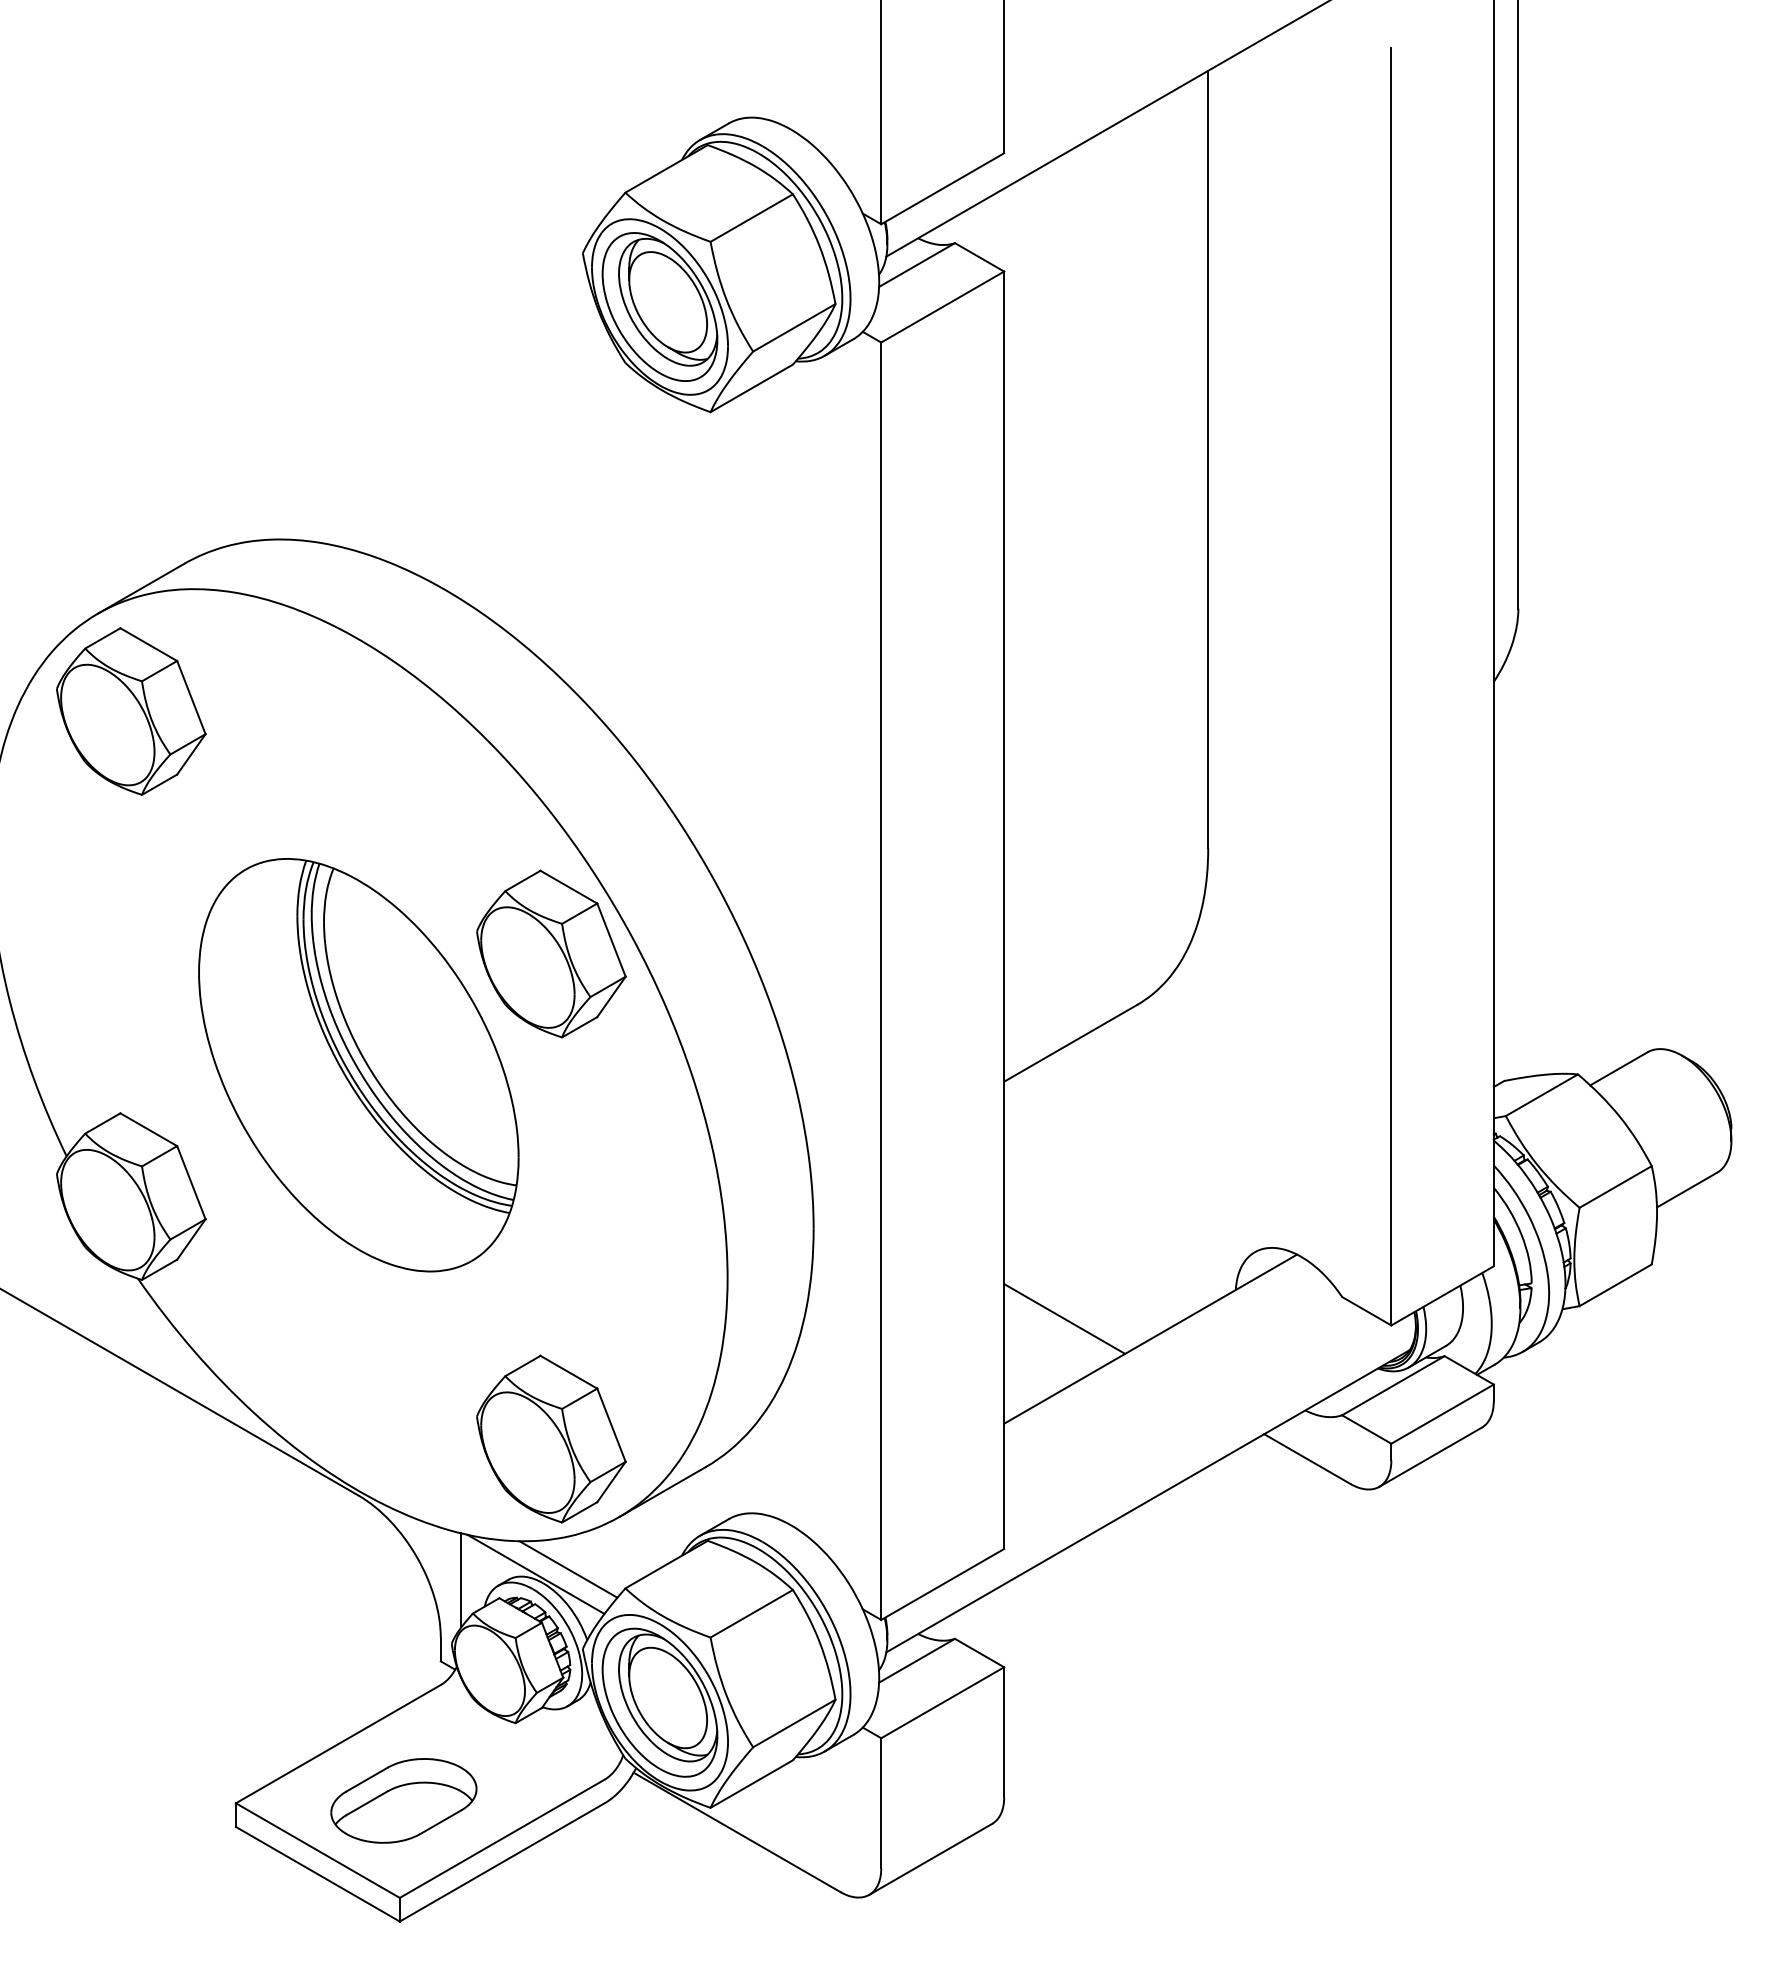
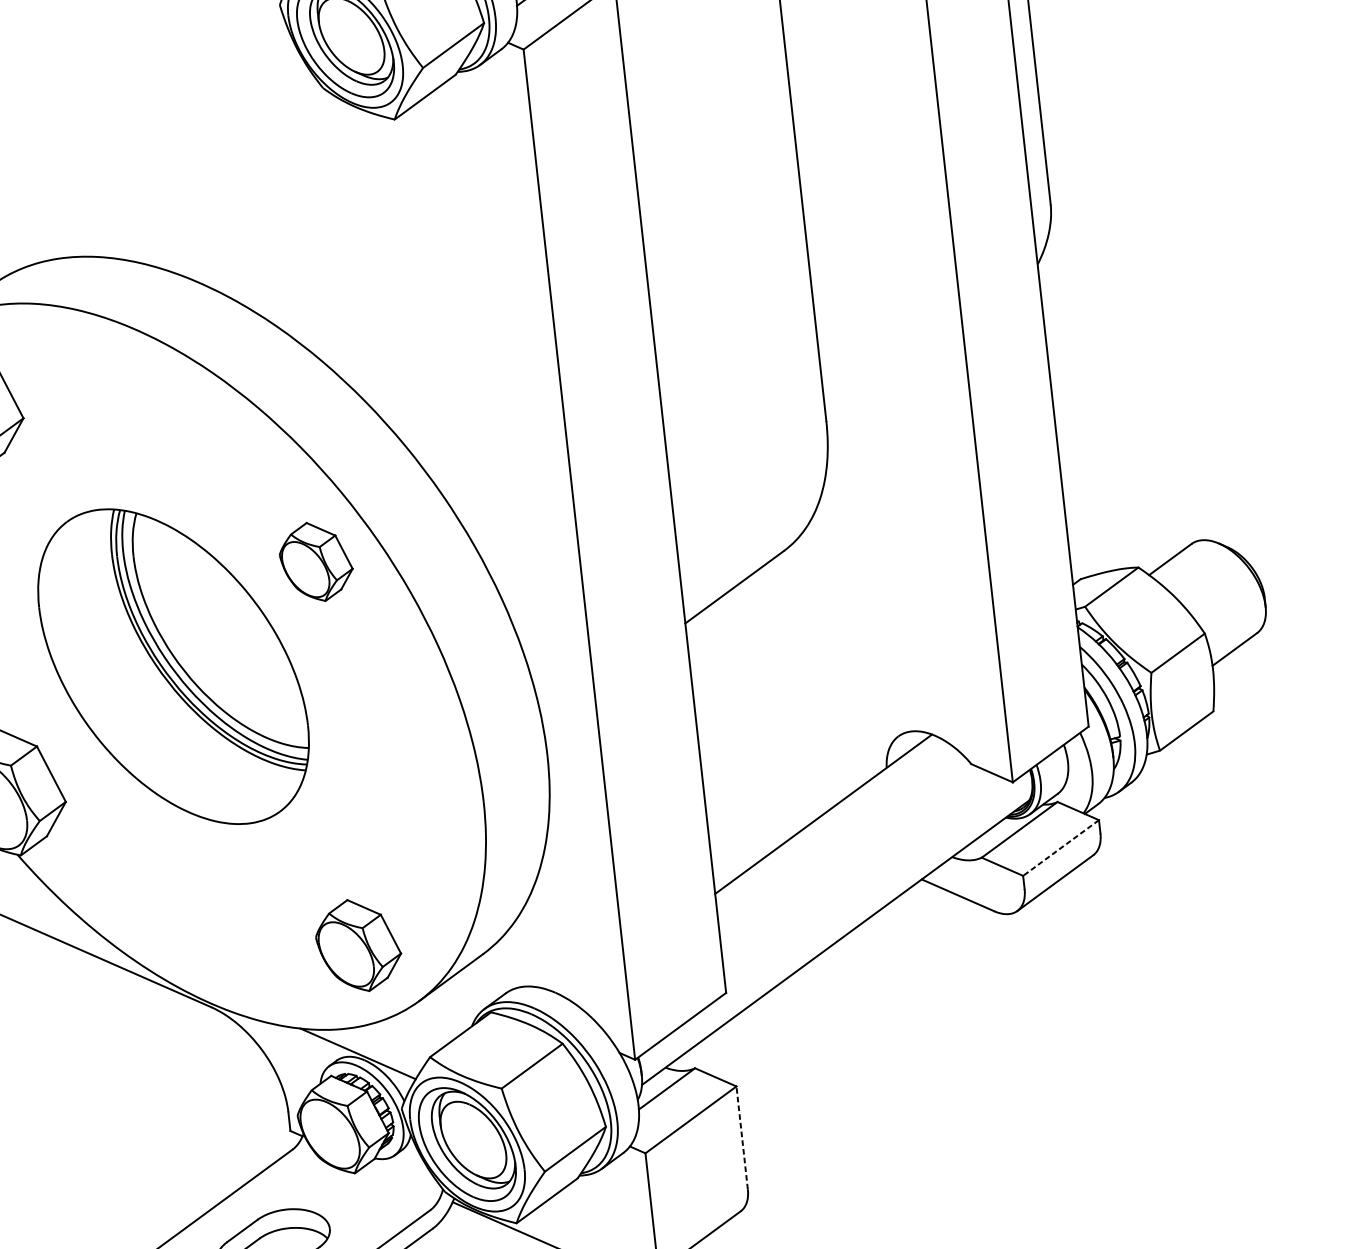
part: (551, 953) -> (316, 561), size x0.6
line: (1064, 1318) -> (753, 805), removed
line: (1442, 1414) -> (1061, 848), solid -> dashed
part: (551, 1438) -> (358, 945), size x0.7
line: (568, 1569) -> (383, 1047), removed
line: (461, 1580) -> (299, 1065), removed
line: (1004, 1731) -> (742, 1137), solid -> dashed

